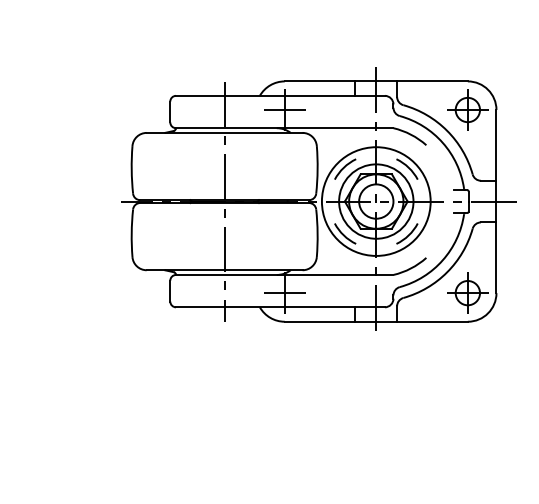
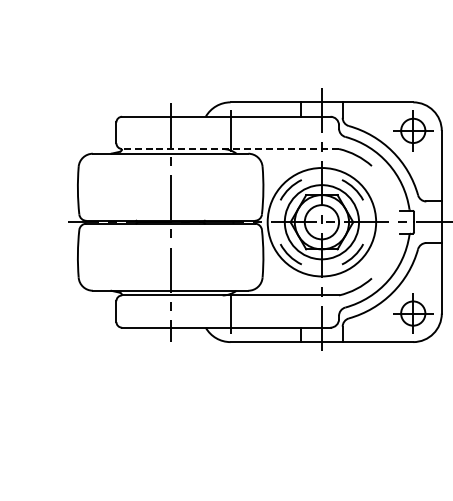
line: (284, 110) -> (230, 131), removed
line: (284, 128) -> (230, 149), solid -> dashed
line: (284, 293) -> (230, 313), removed

